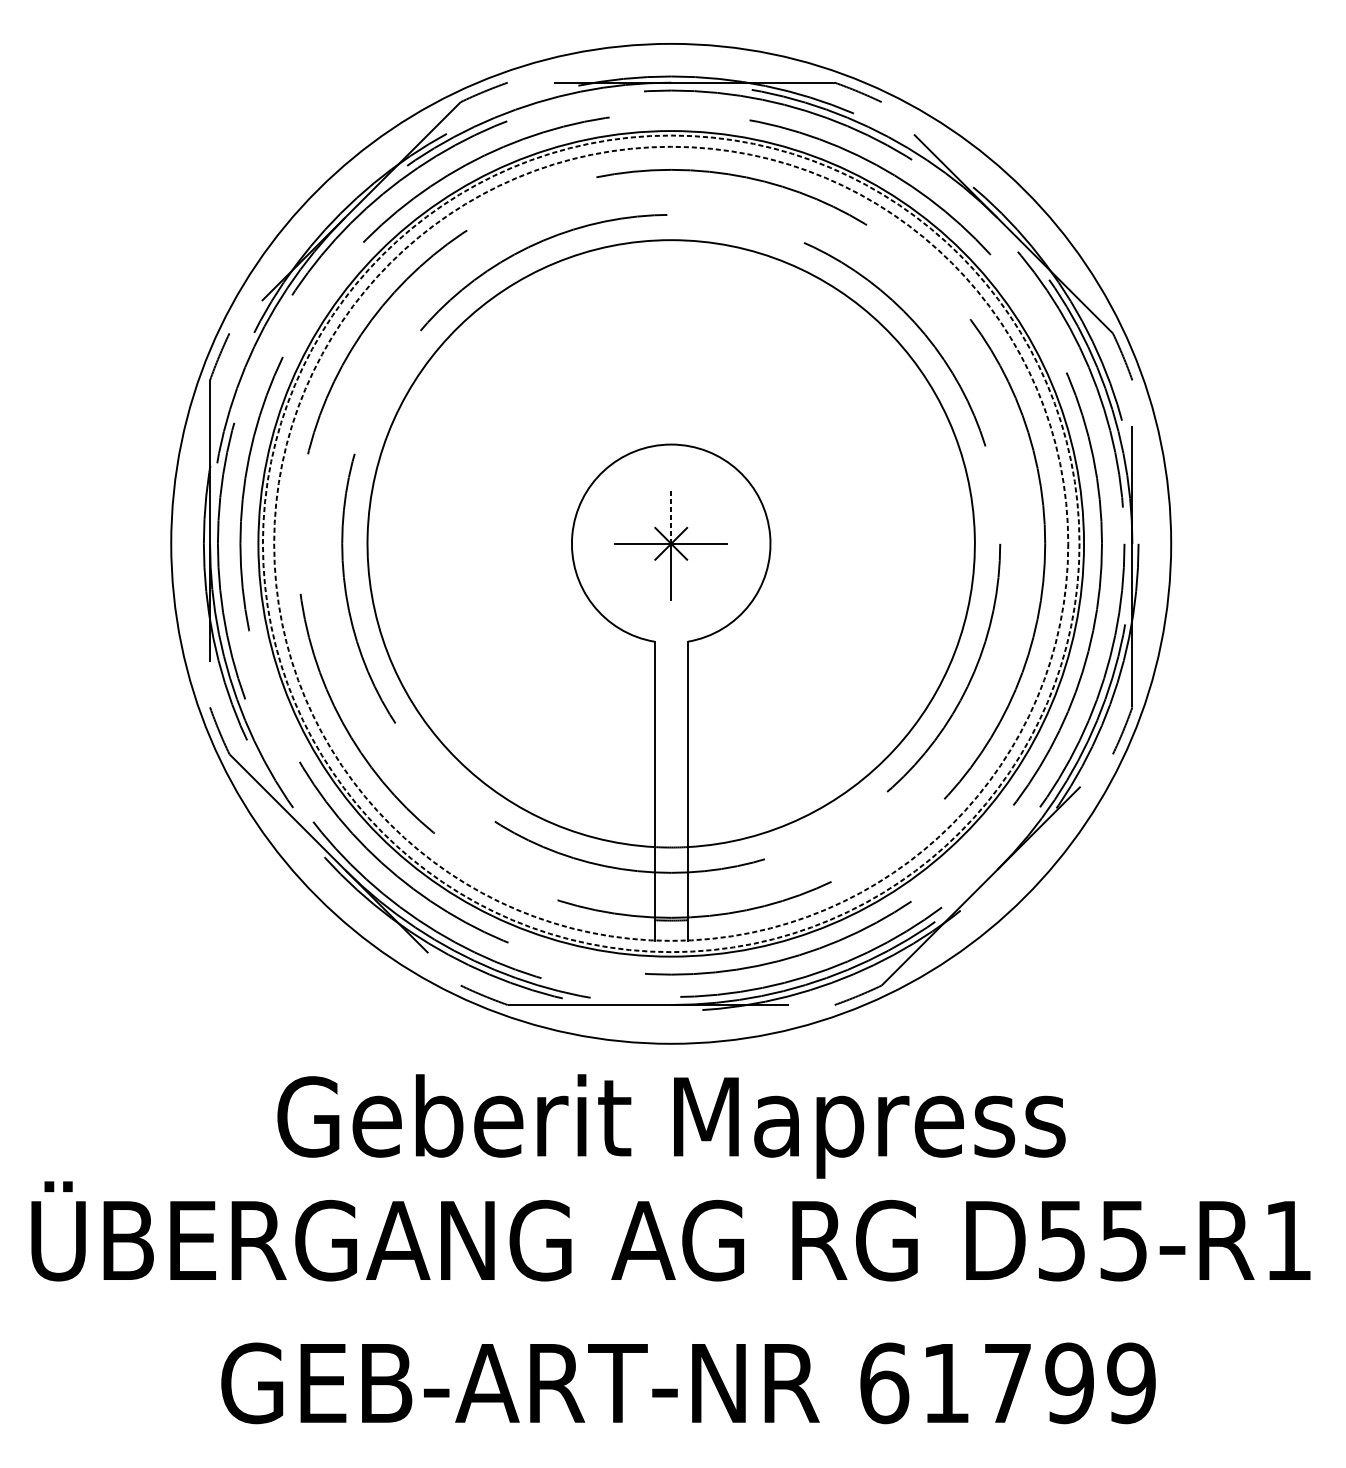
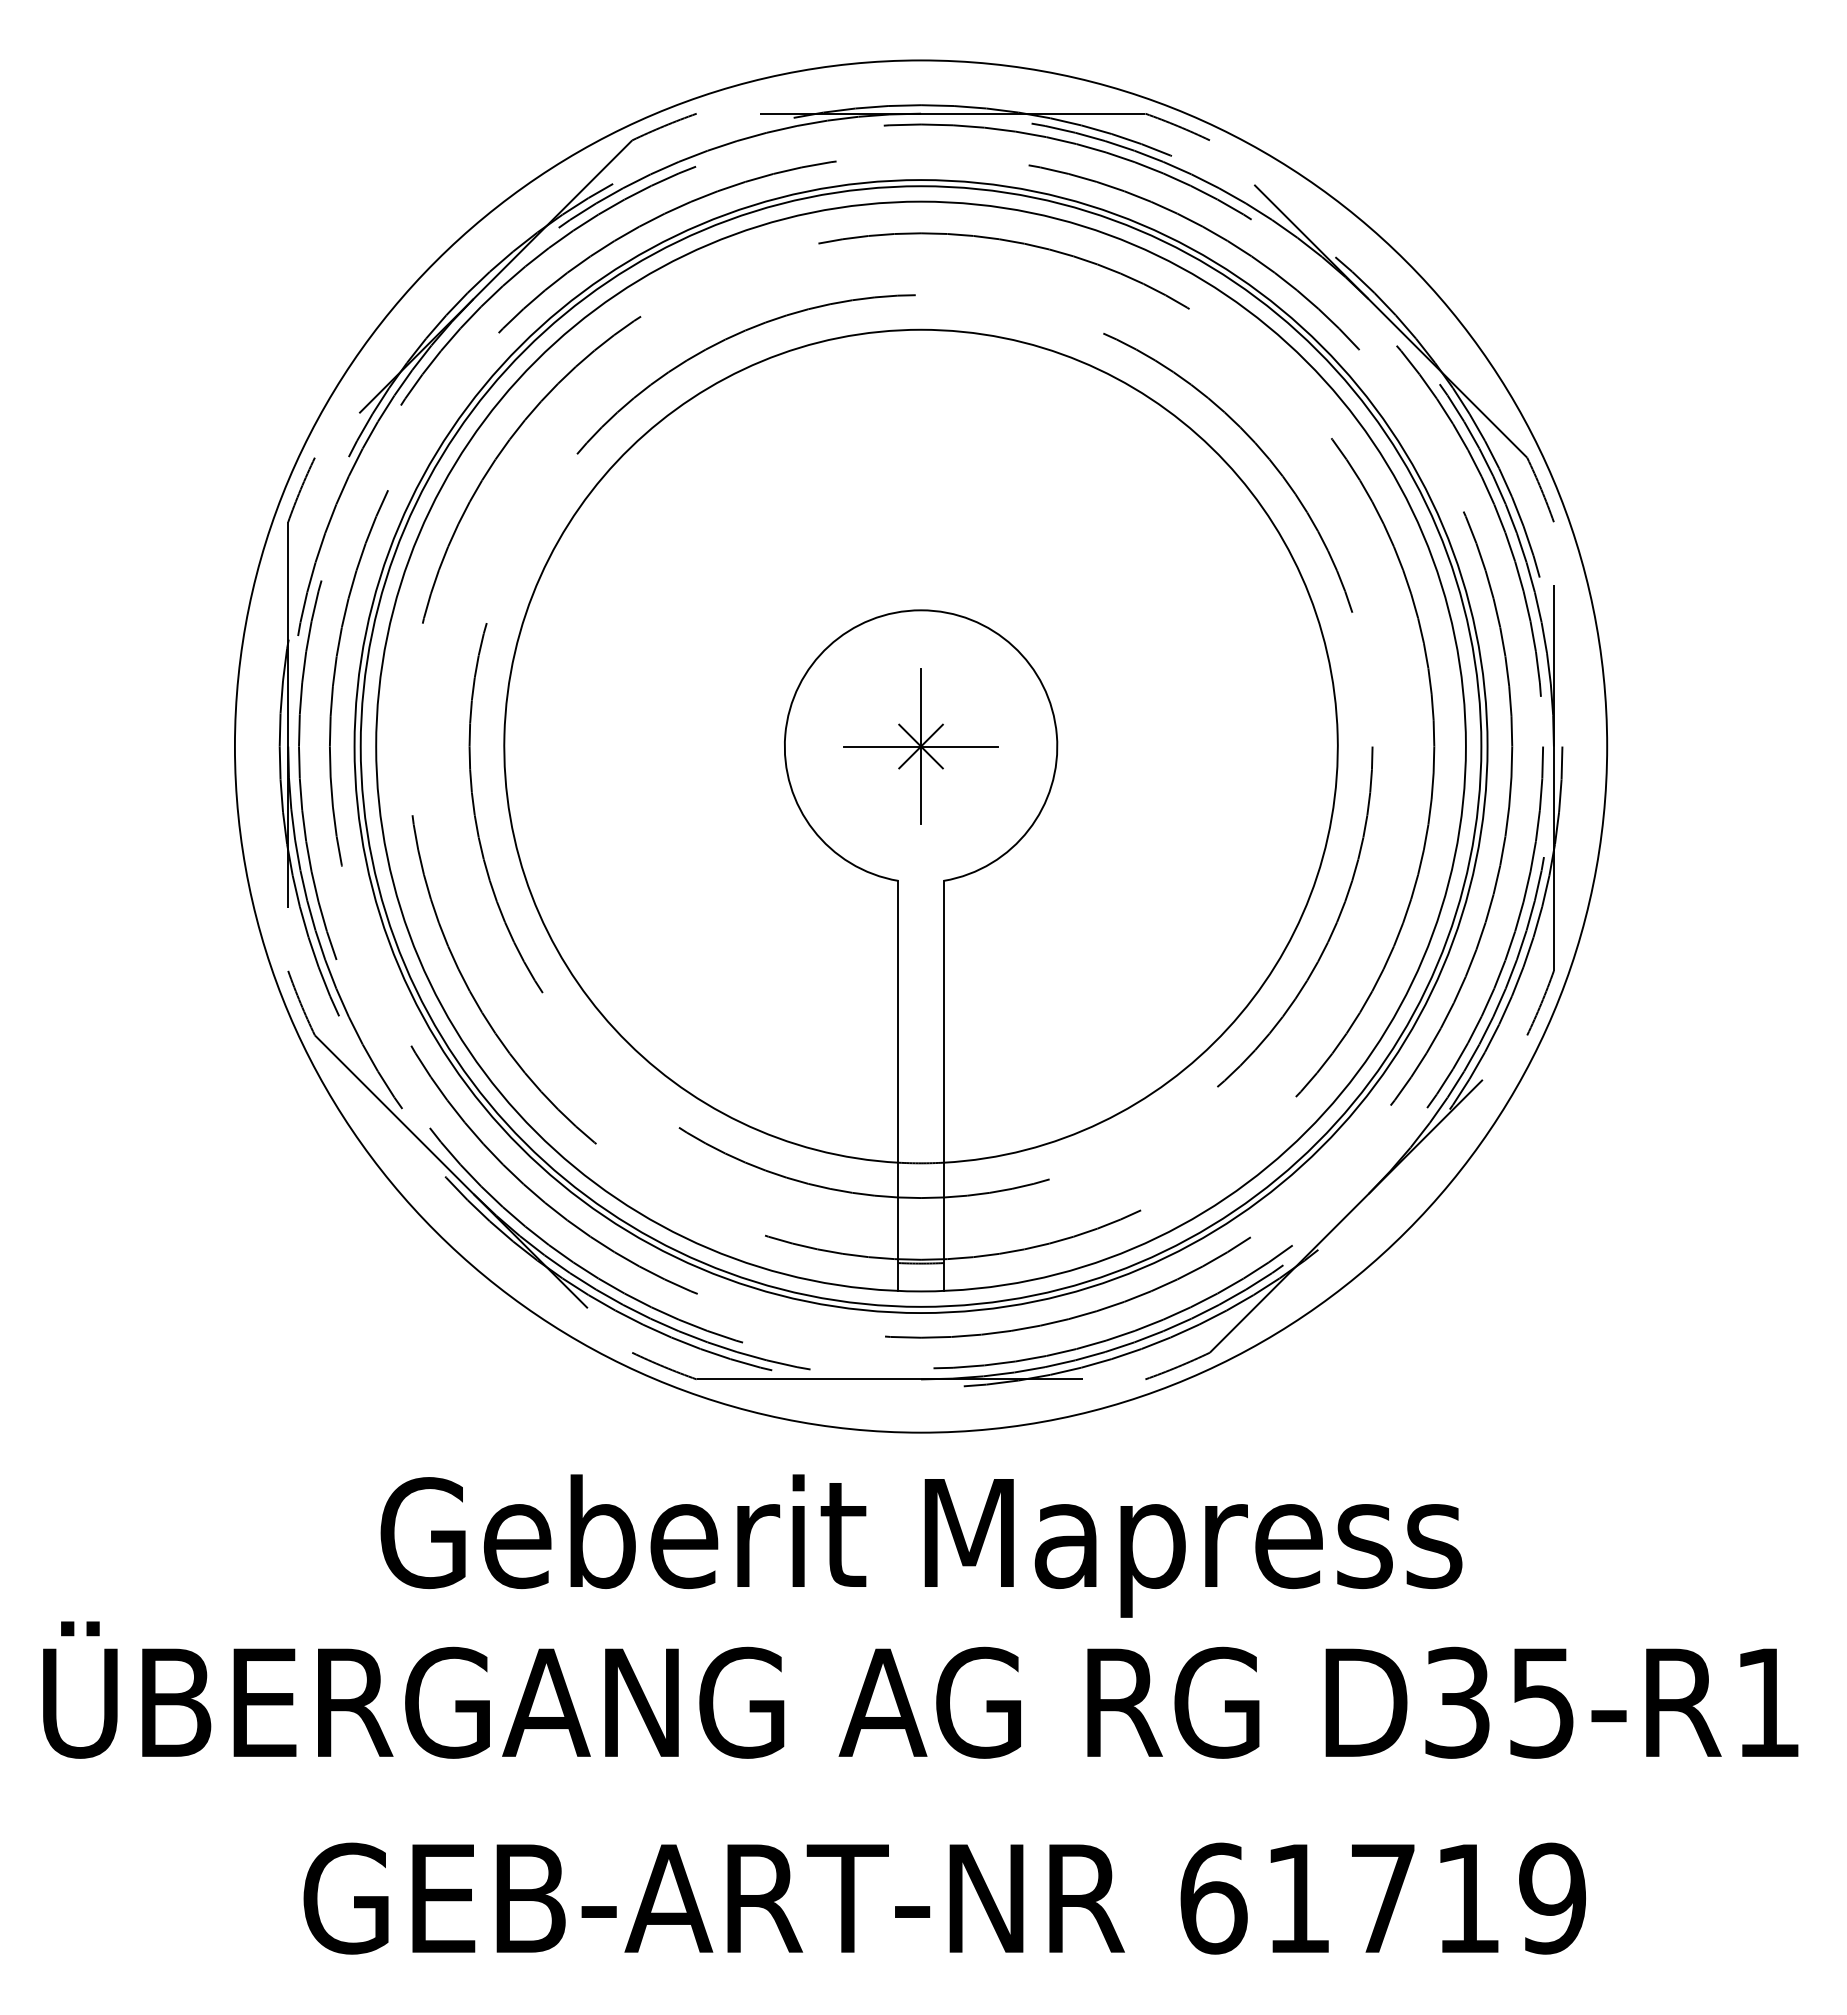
line: (671, 515) -> (921, 707), dashed -> solid
circle: (670, 543) -> (920, 746), dashed -> solid
circle: (670, 543) -> (920, 746), dashed -> solid
text: (1062, 1240) -> (1457, 1702), D55-R1 -> D35-R1
text: (1069, 1383) -> (1467, 1898), 61799 -> 61719

